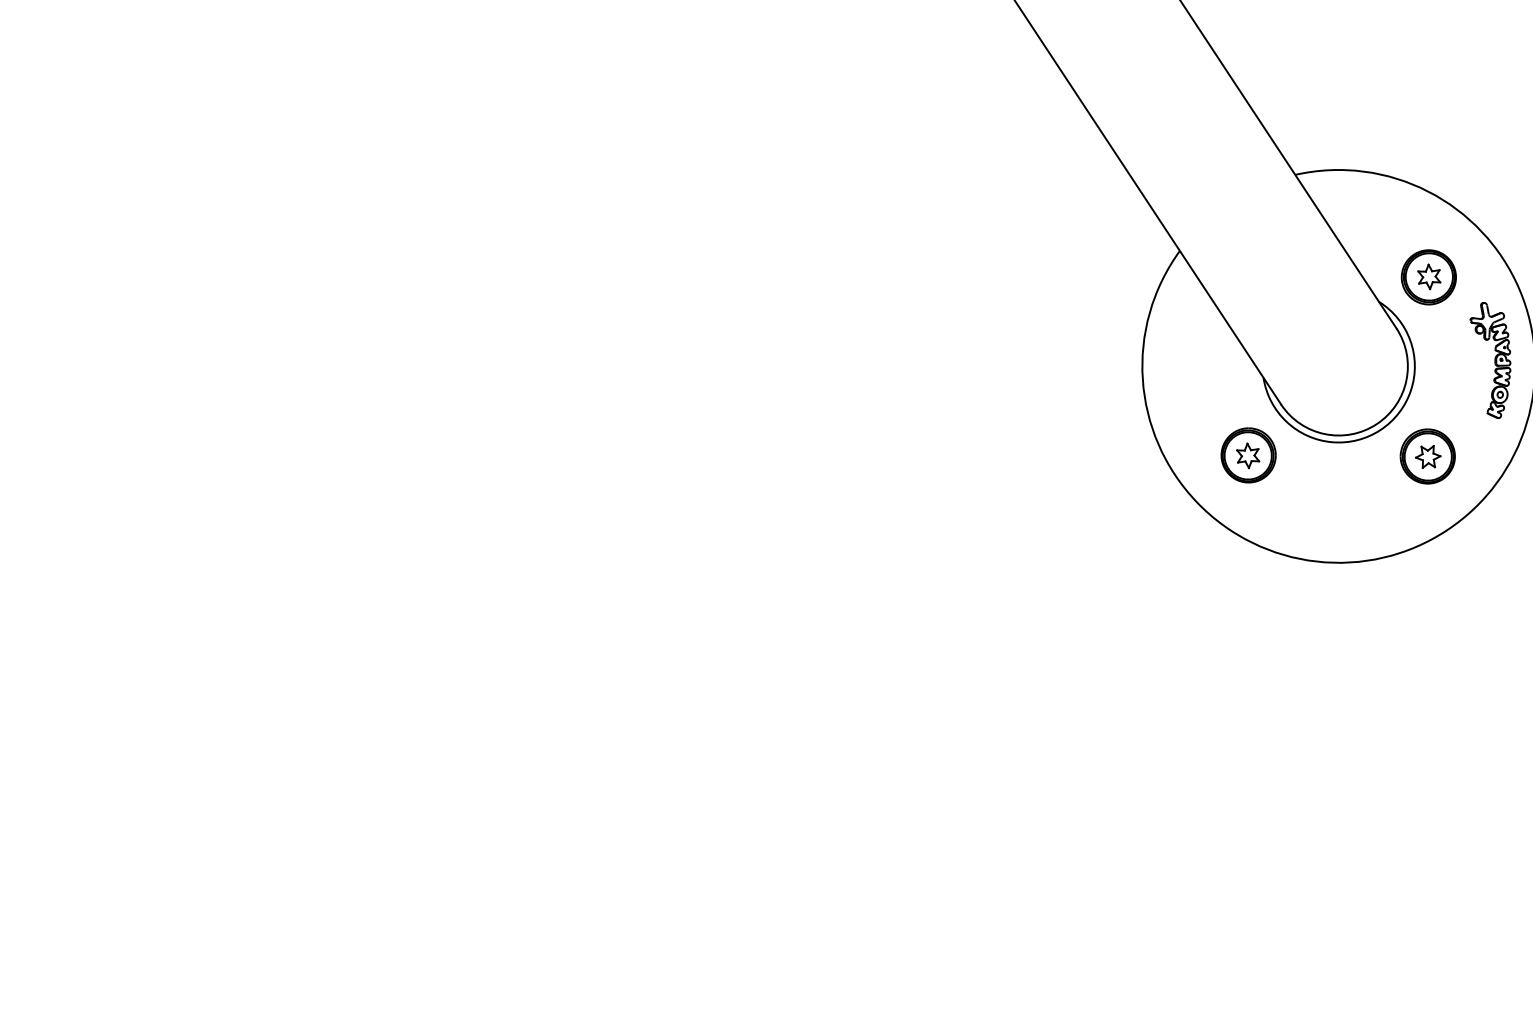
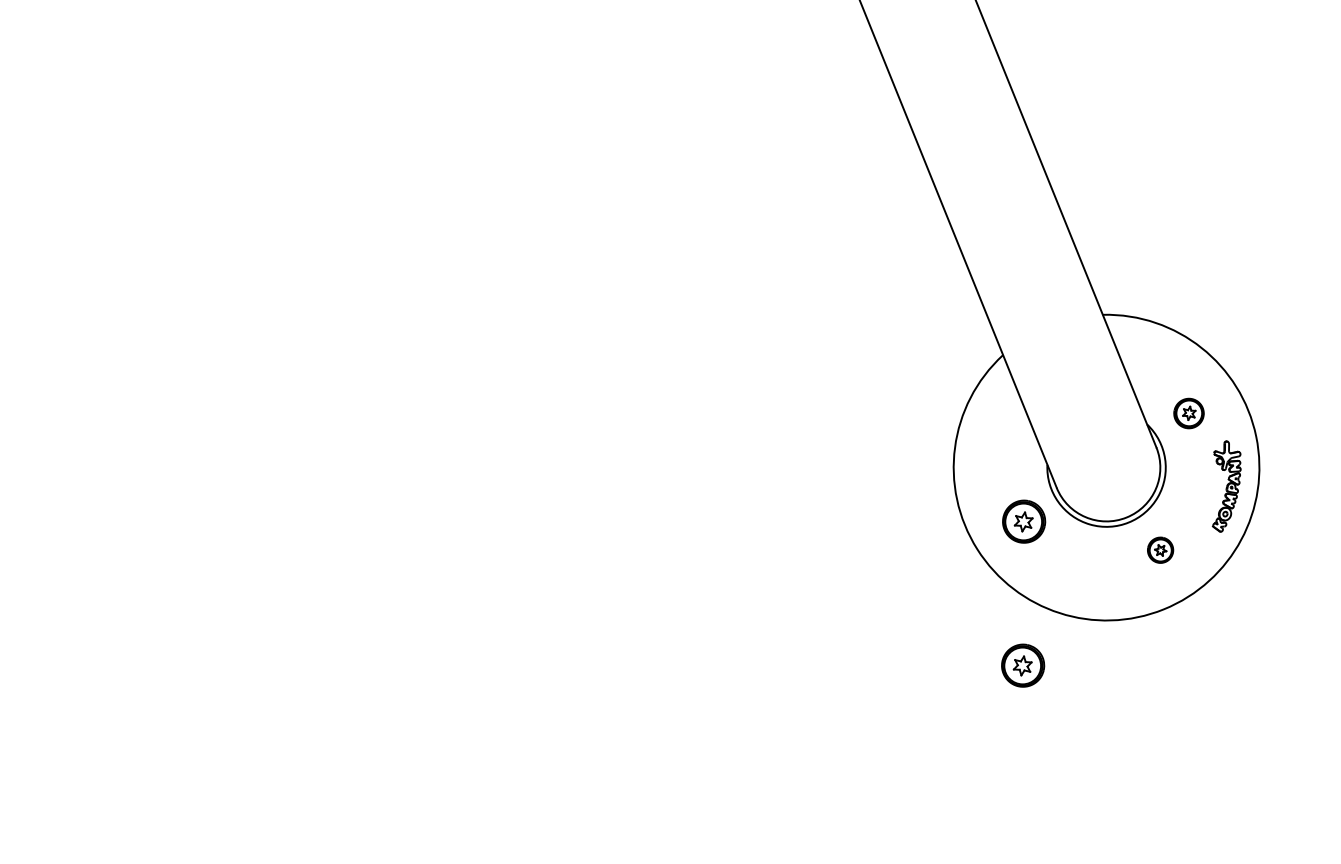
part: (1428, 277) -> (1188, 413), size x0.7
part: (1427, 457) -> (1160, 550), size x0.6
part: (1284, 636) -> (1023, 665), added

